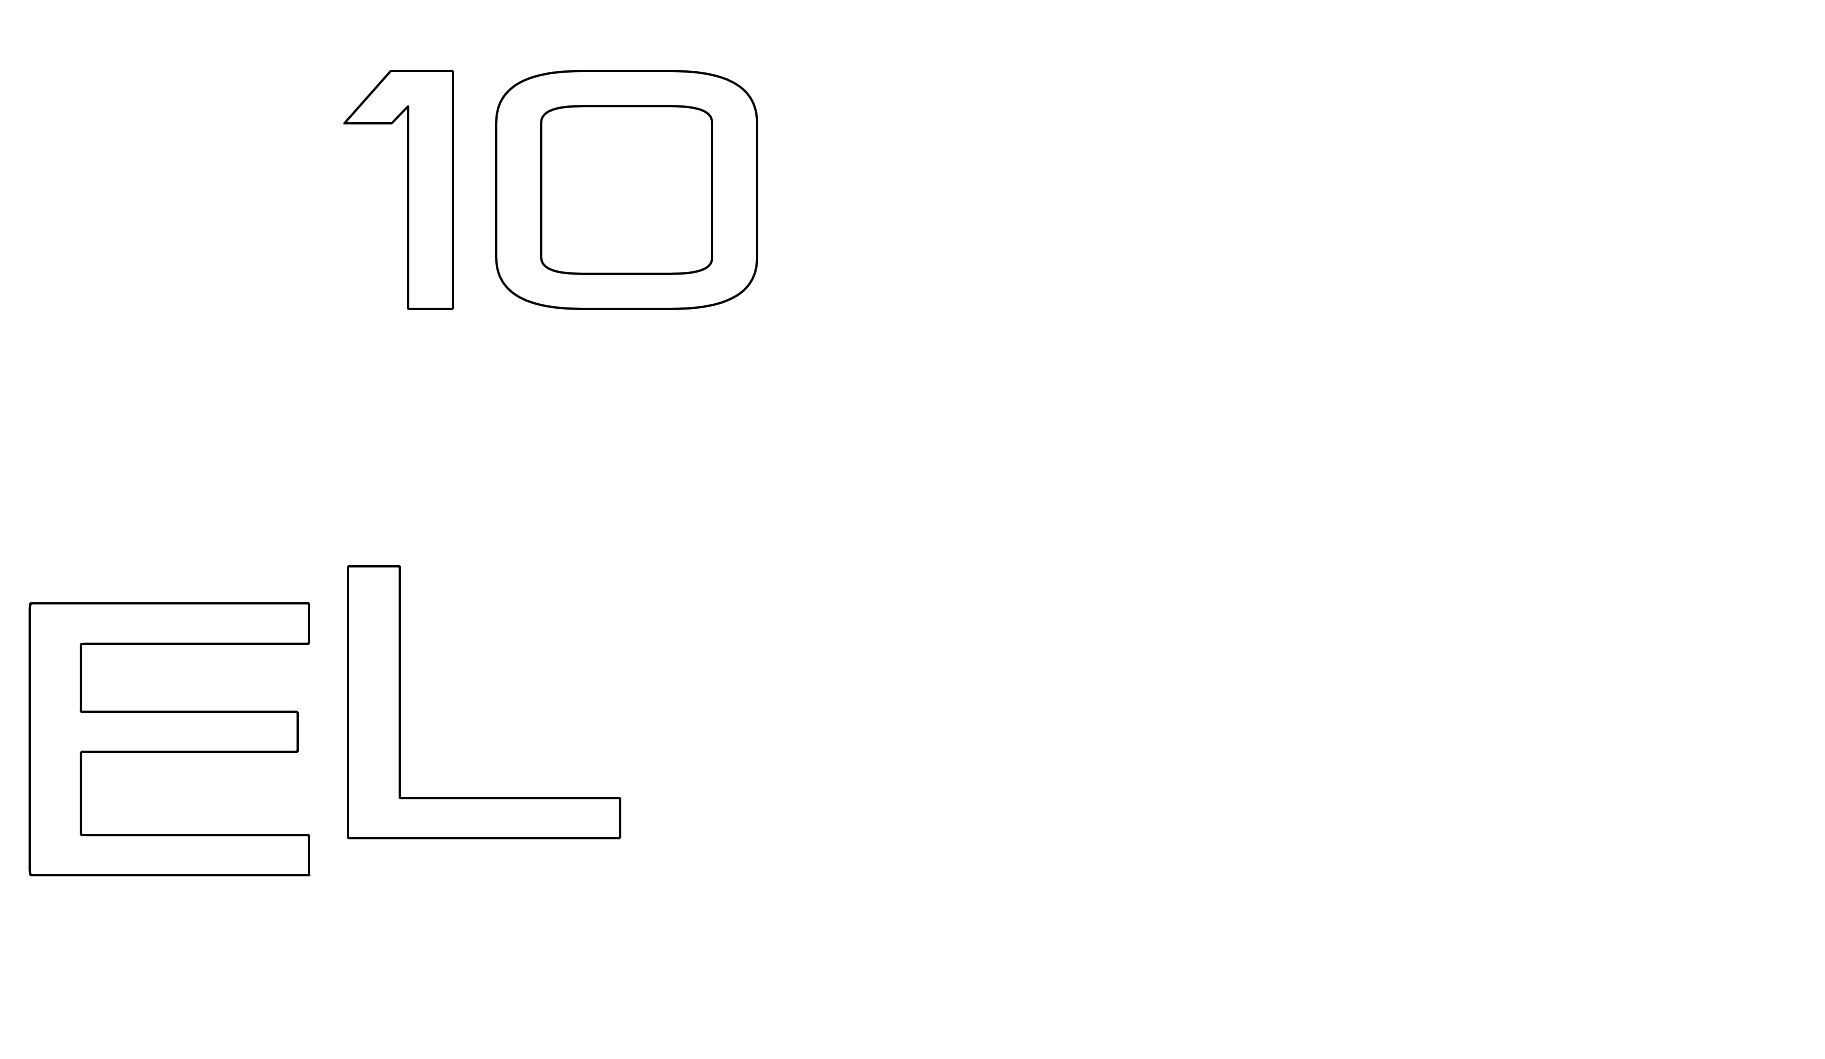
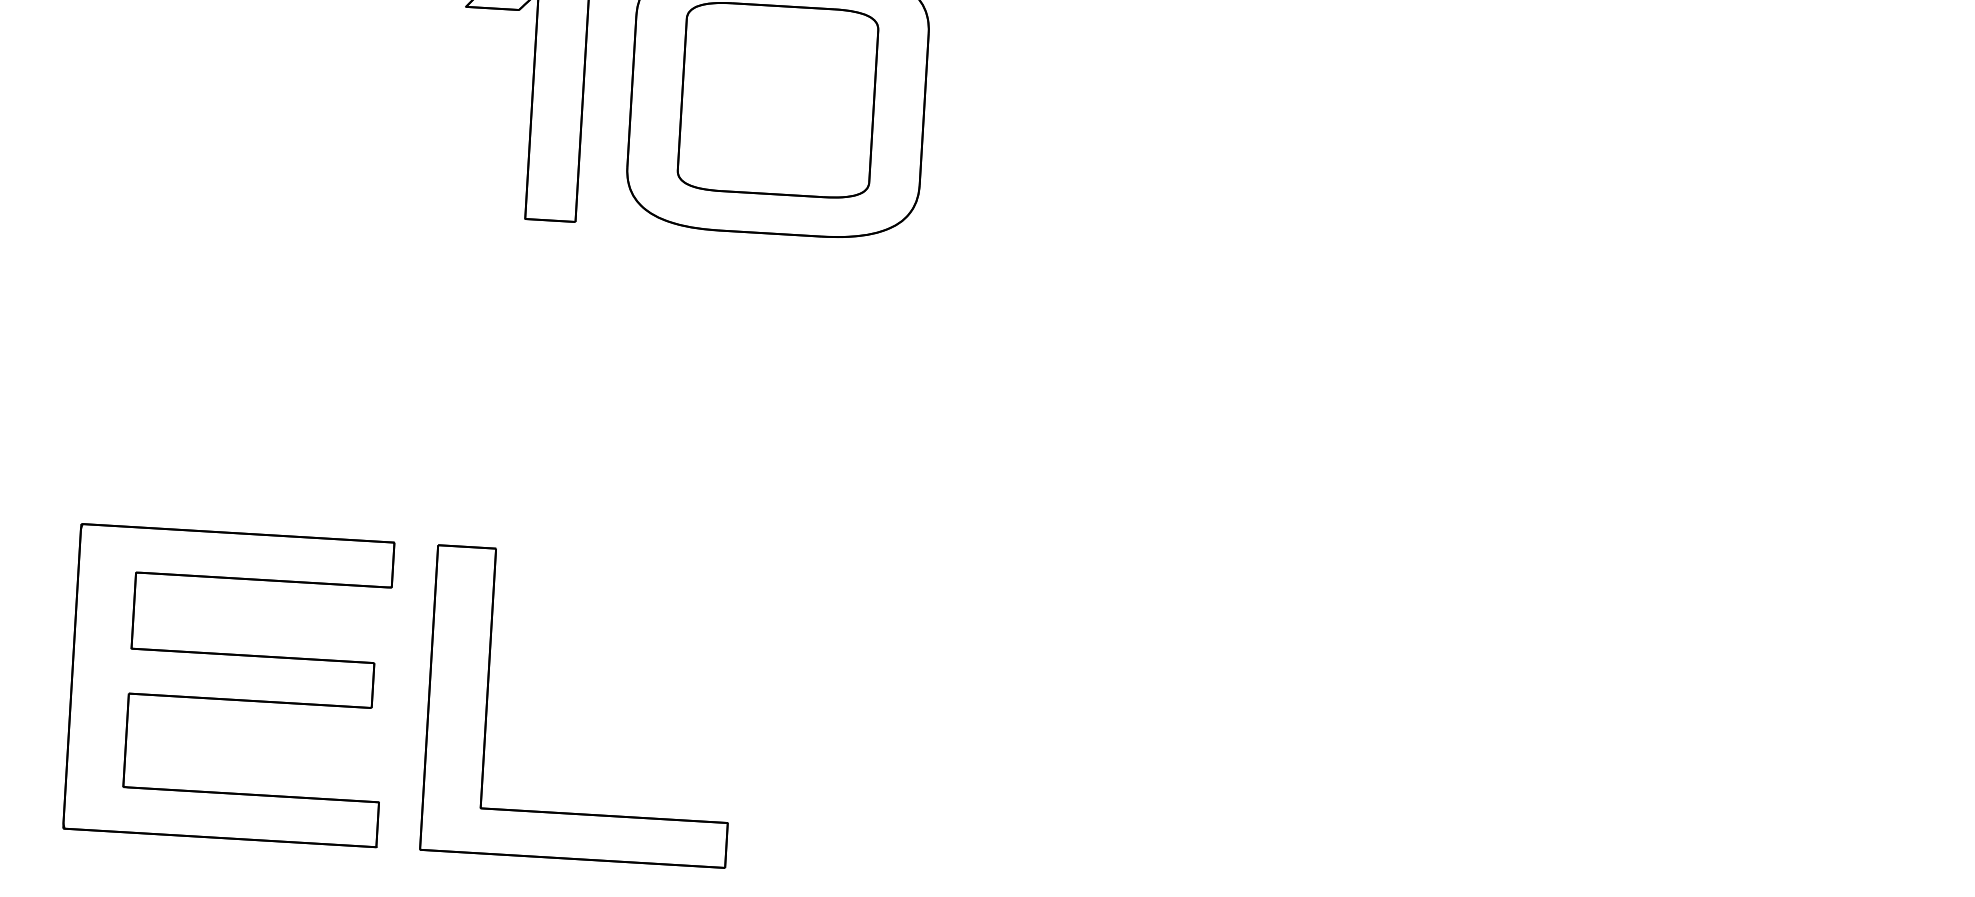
part: (400, 702) -> (487, 701), moved

